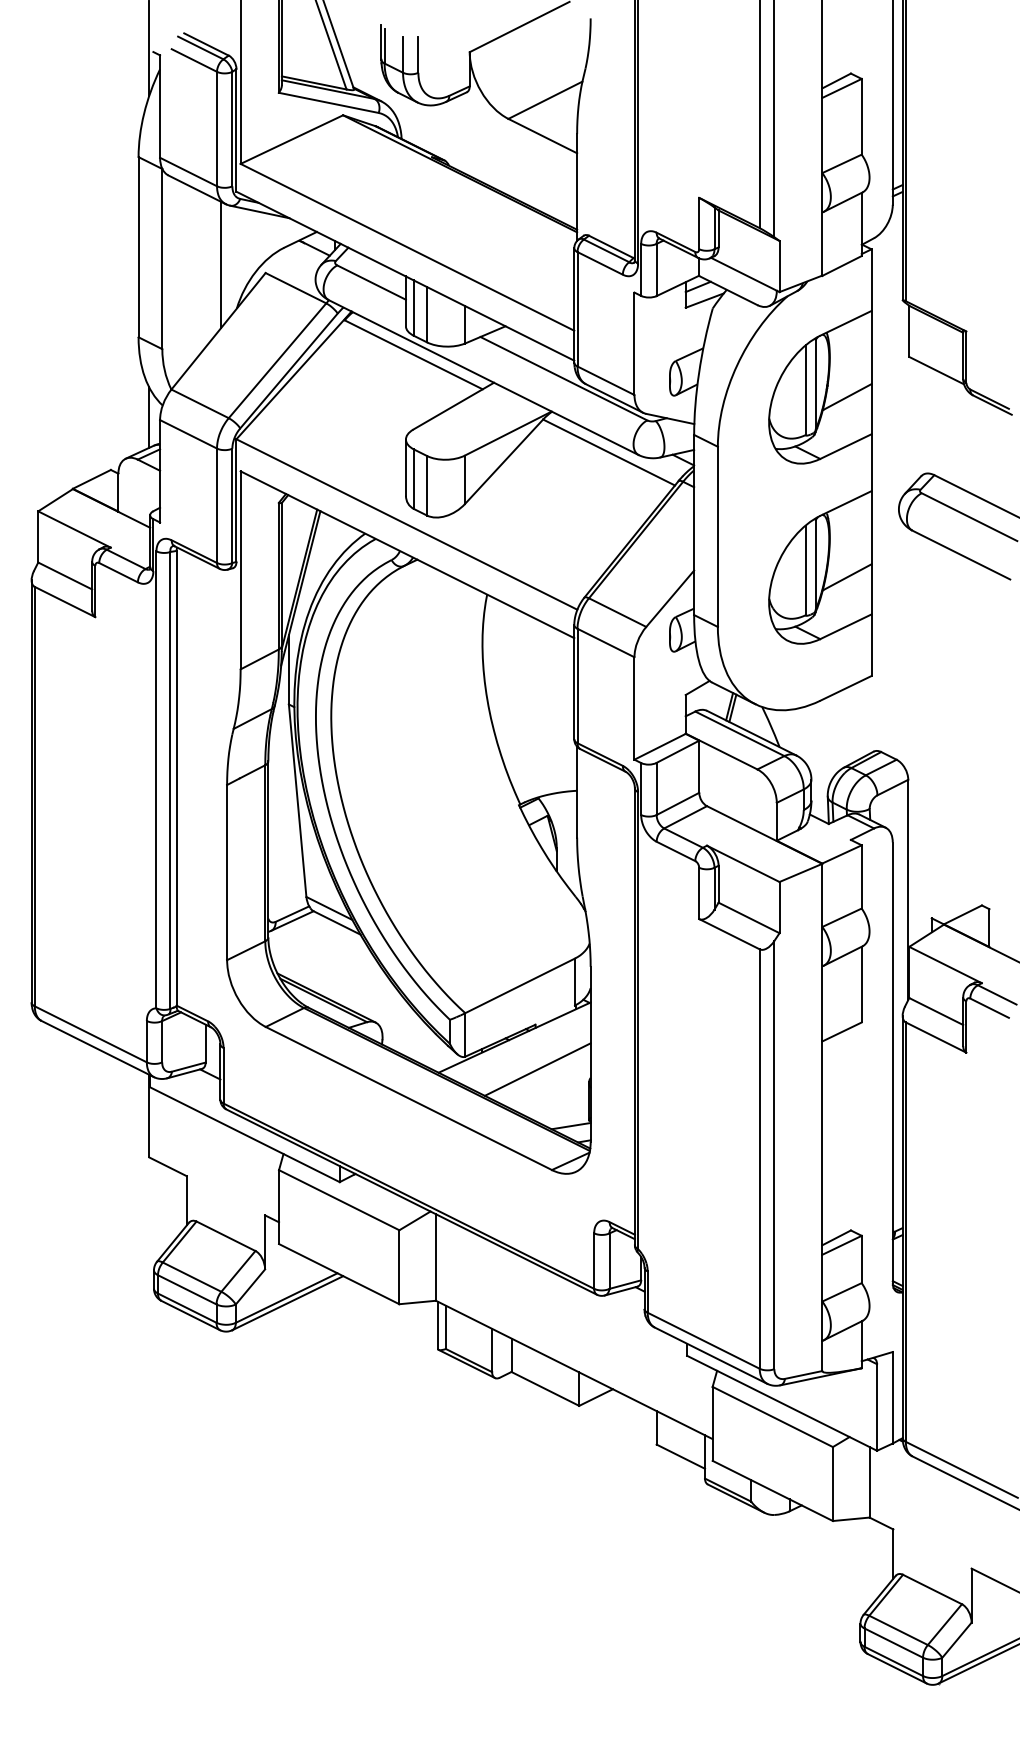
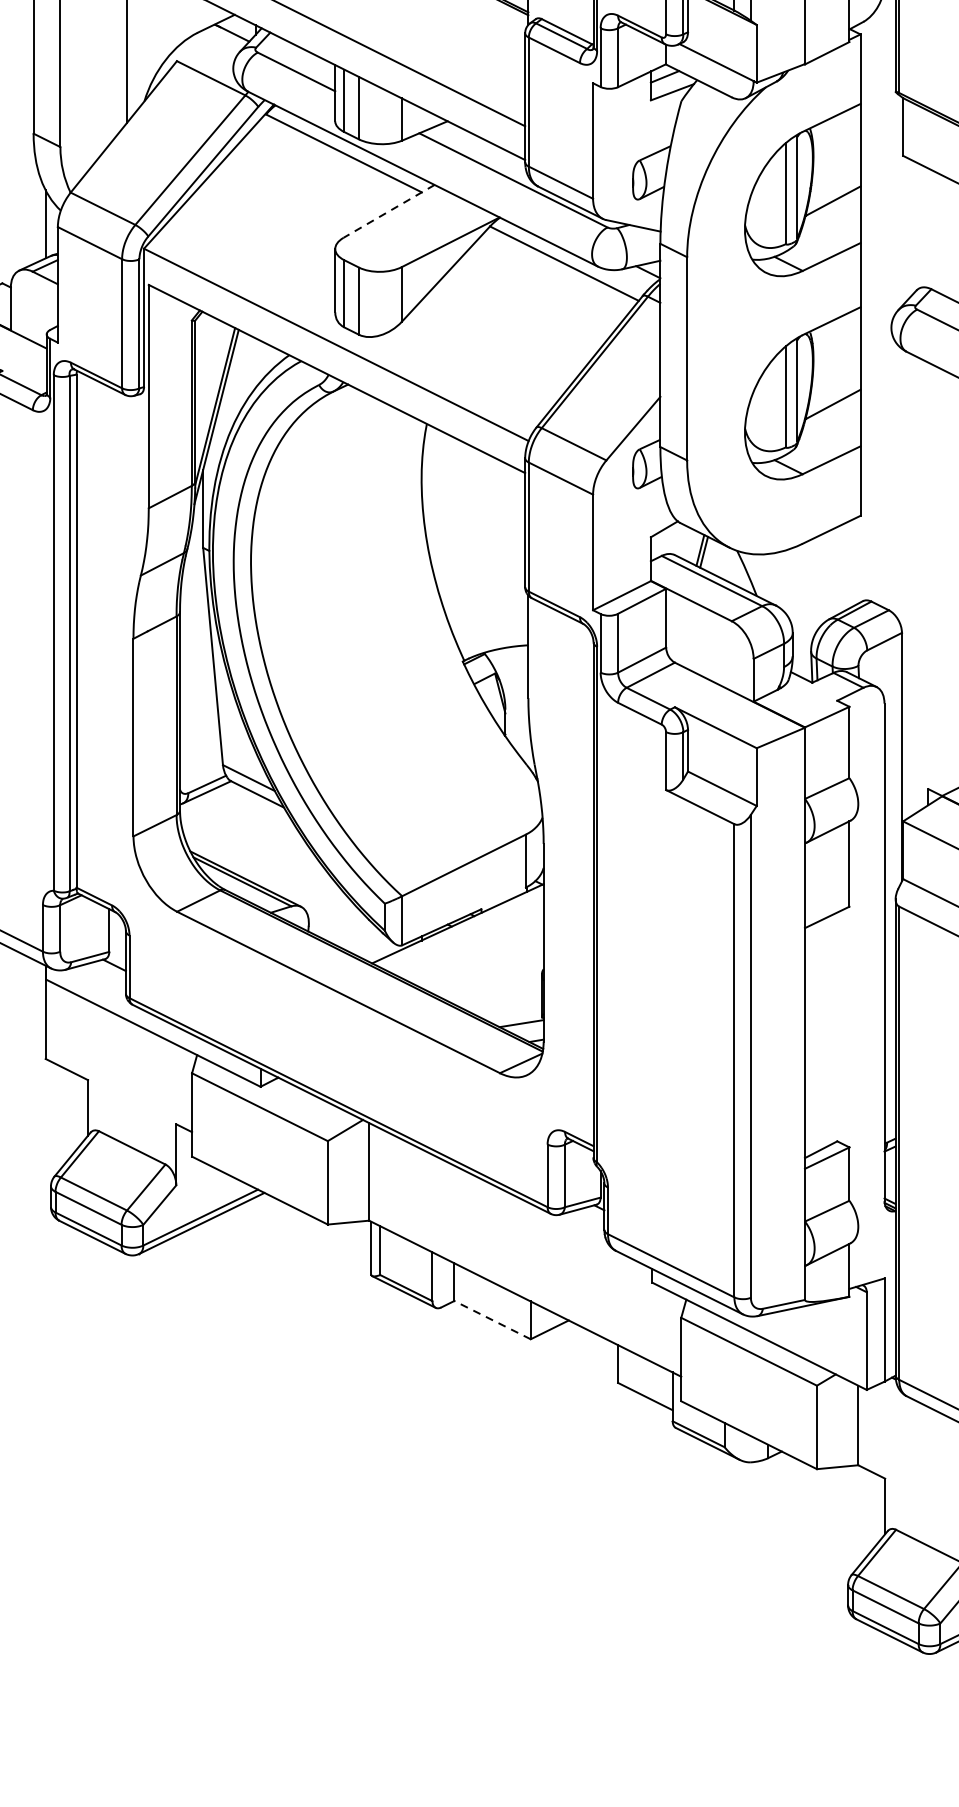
line: (453, 406) -> (388, 211), solid -> dashed
line: (537, 1069) -> (483, 959), removed
line: (545, 1388) -> (492, 1319), solid -> dashed

